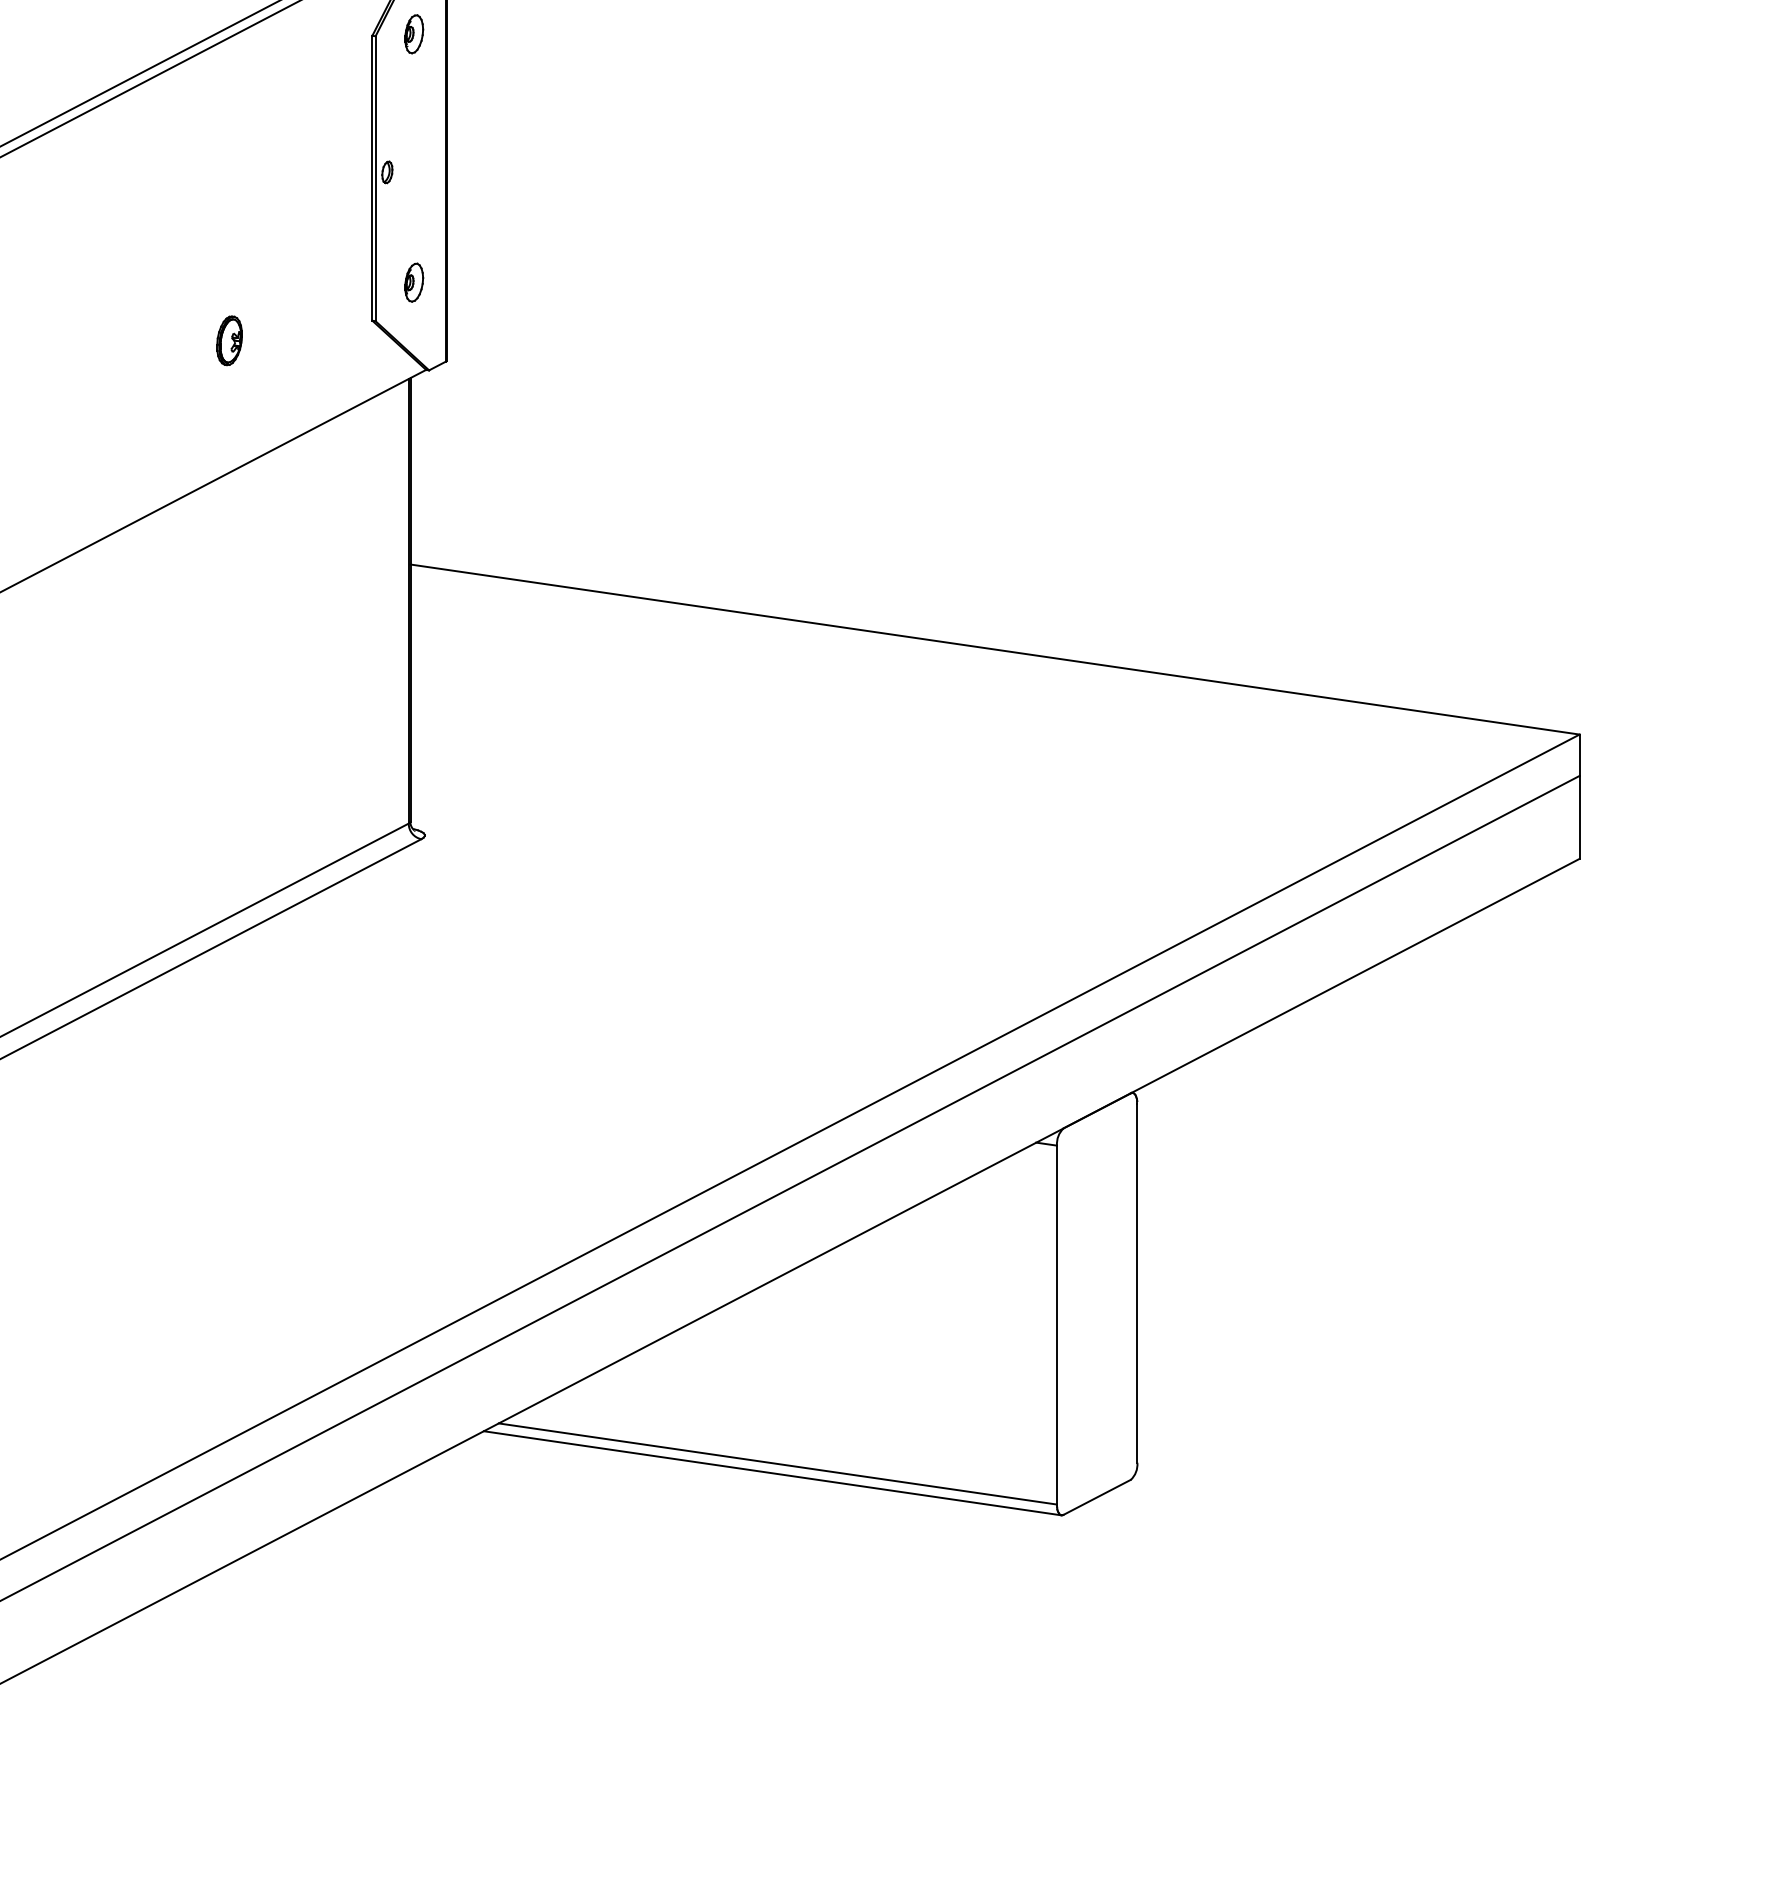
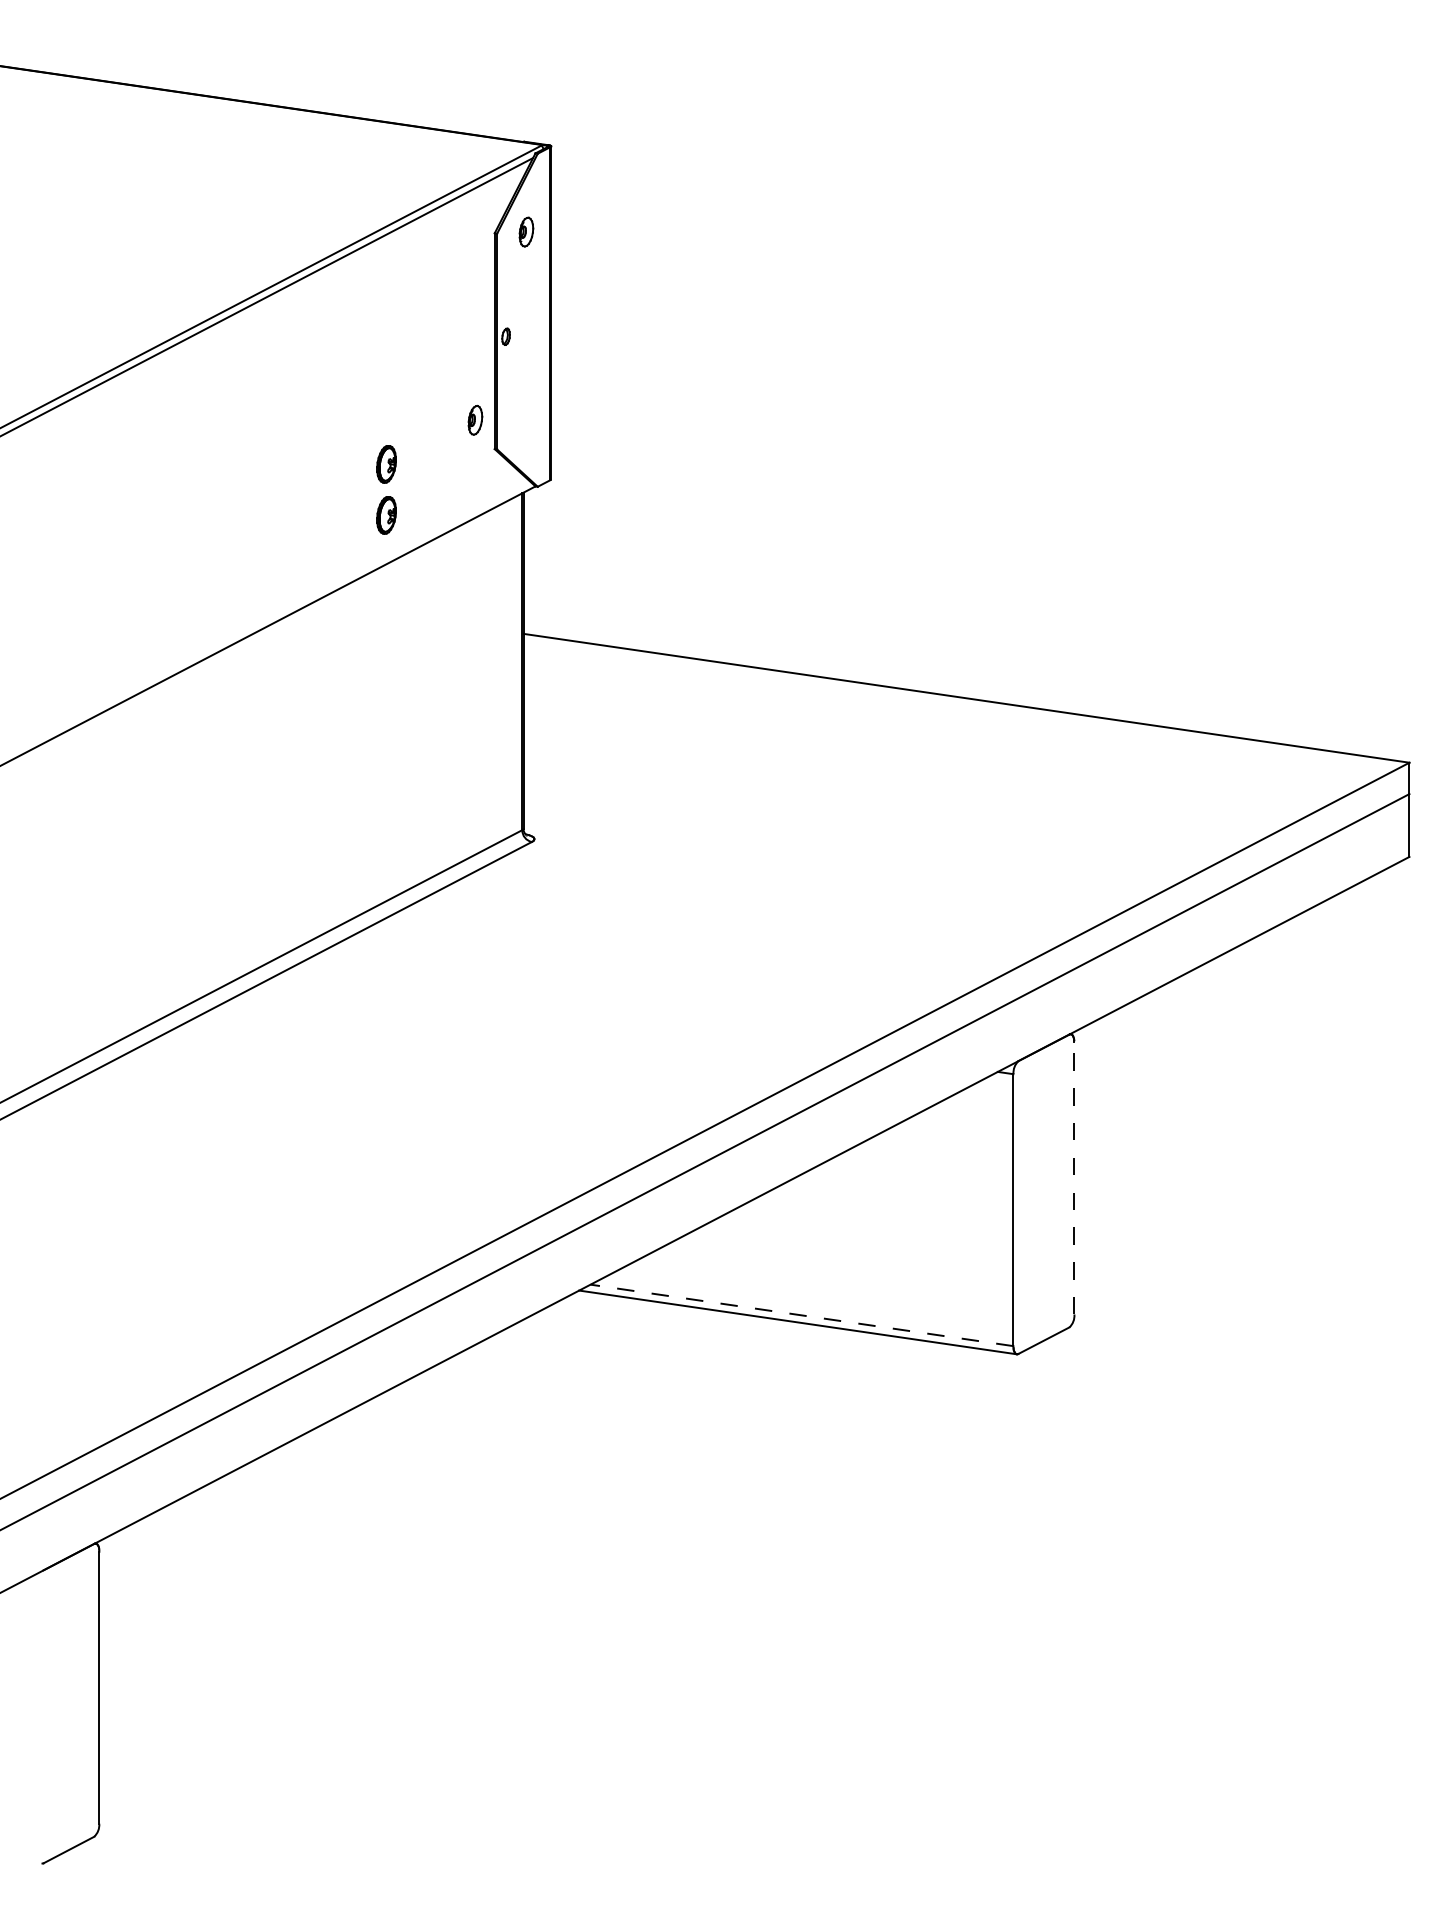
part: (414, 281) -> (475, 419), moved
part: (229, 408) -> (386, 515), added
line: (1137, 1283) -> (1074, 1178), solid -> dashed
line: (777, 1464) -> (801, 1315), solid -> dashed

